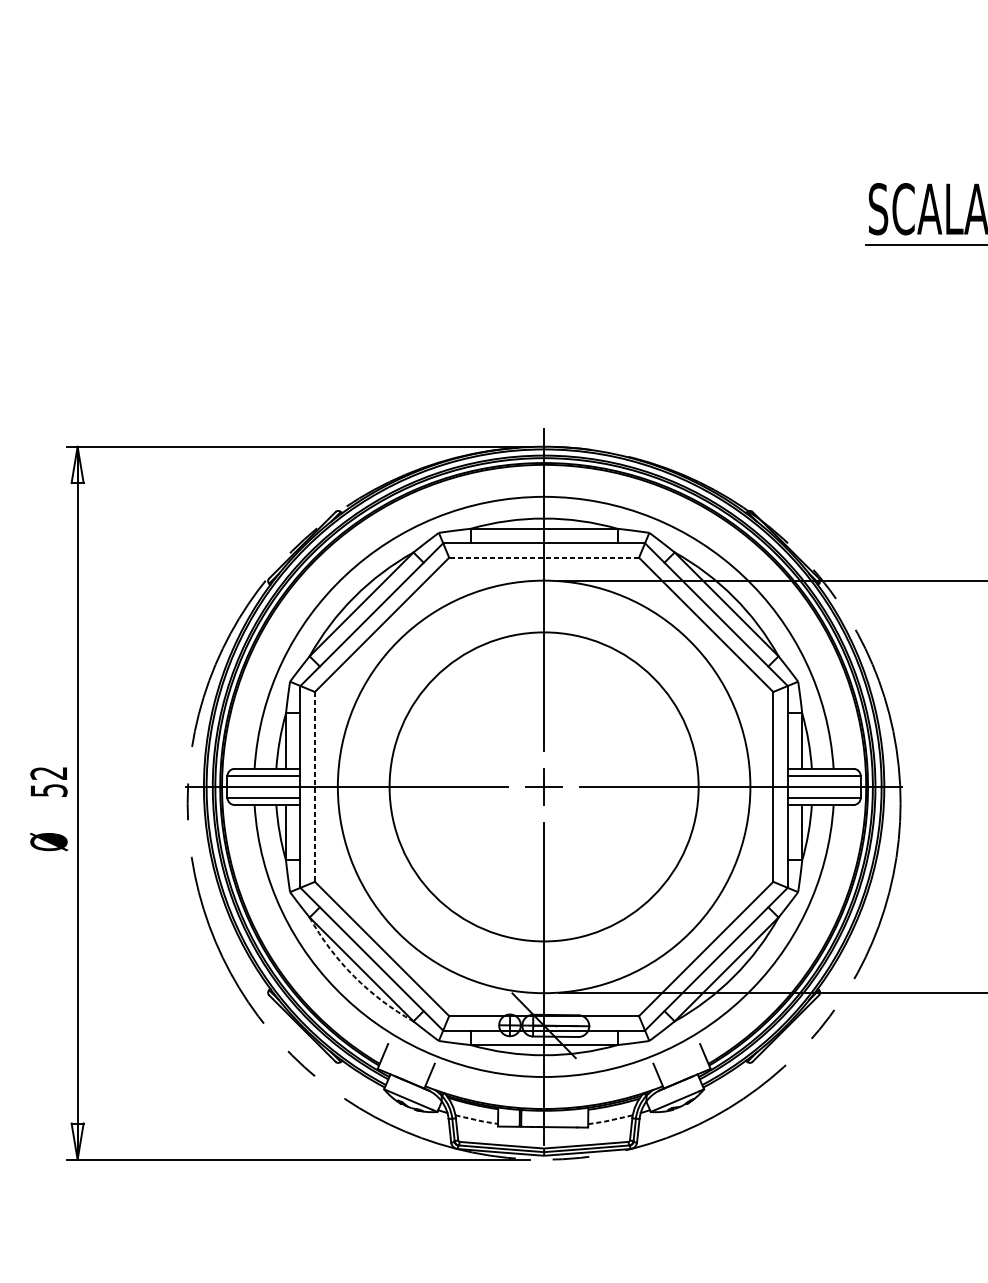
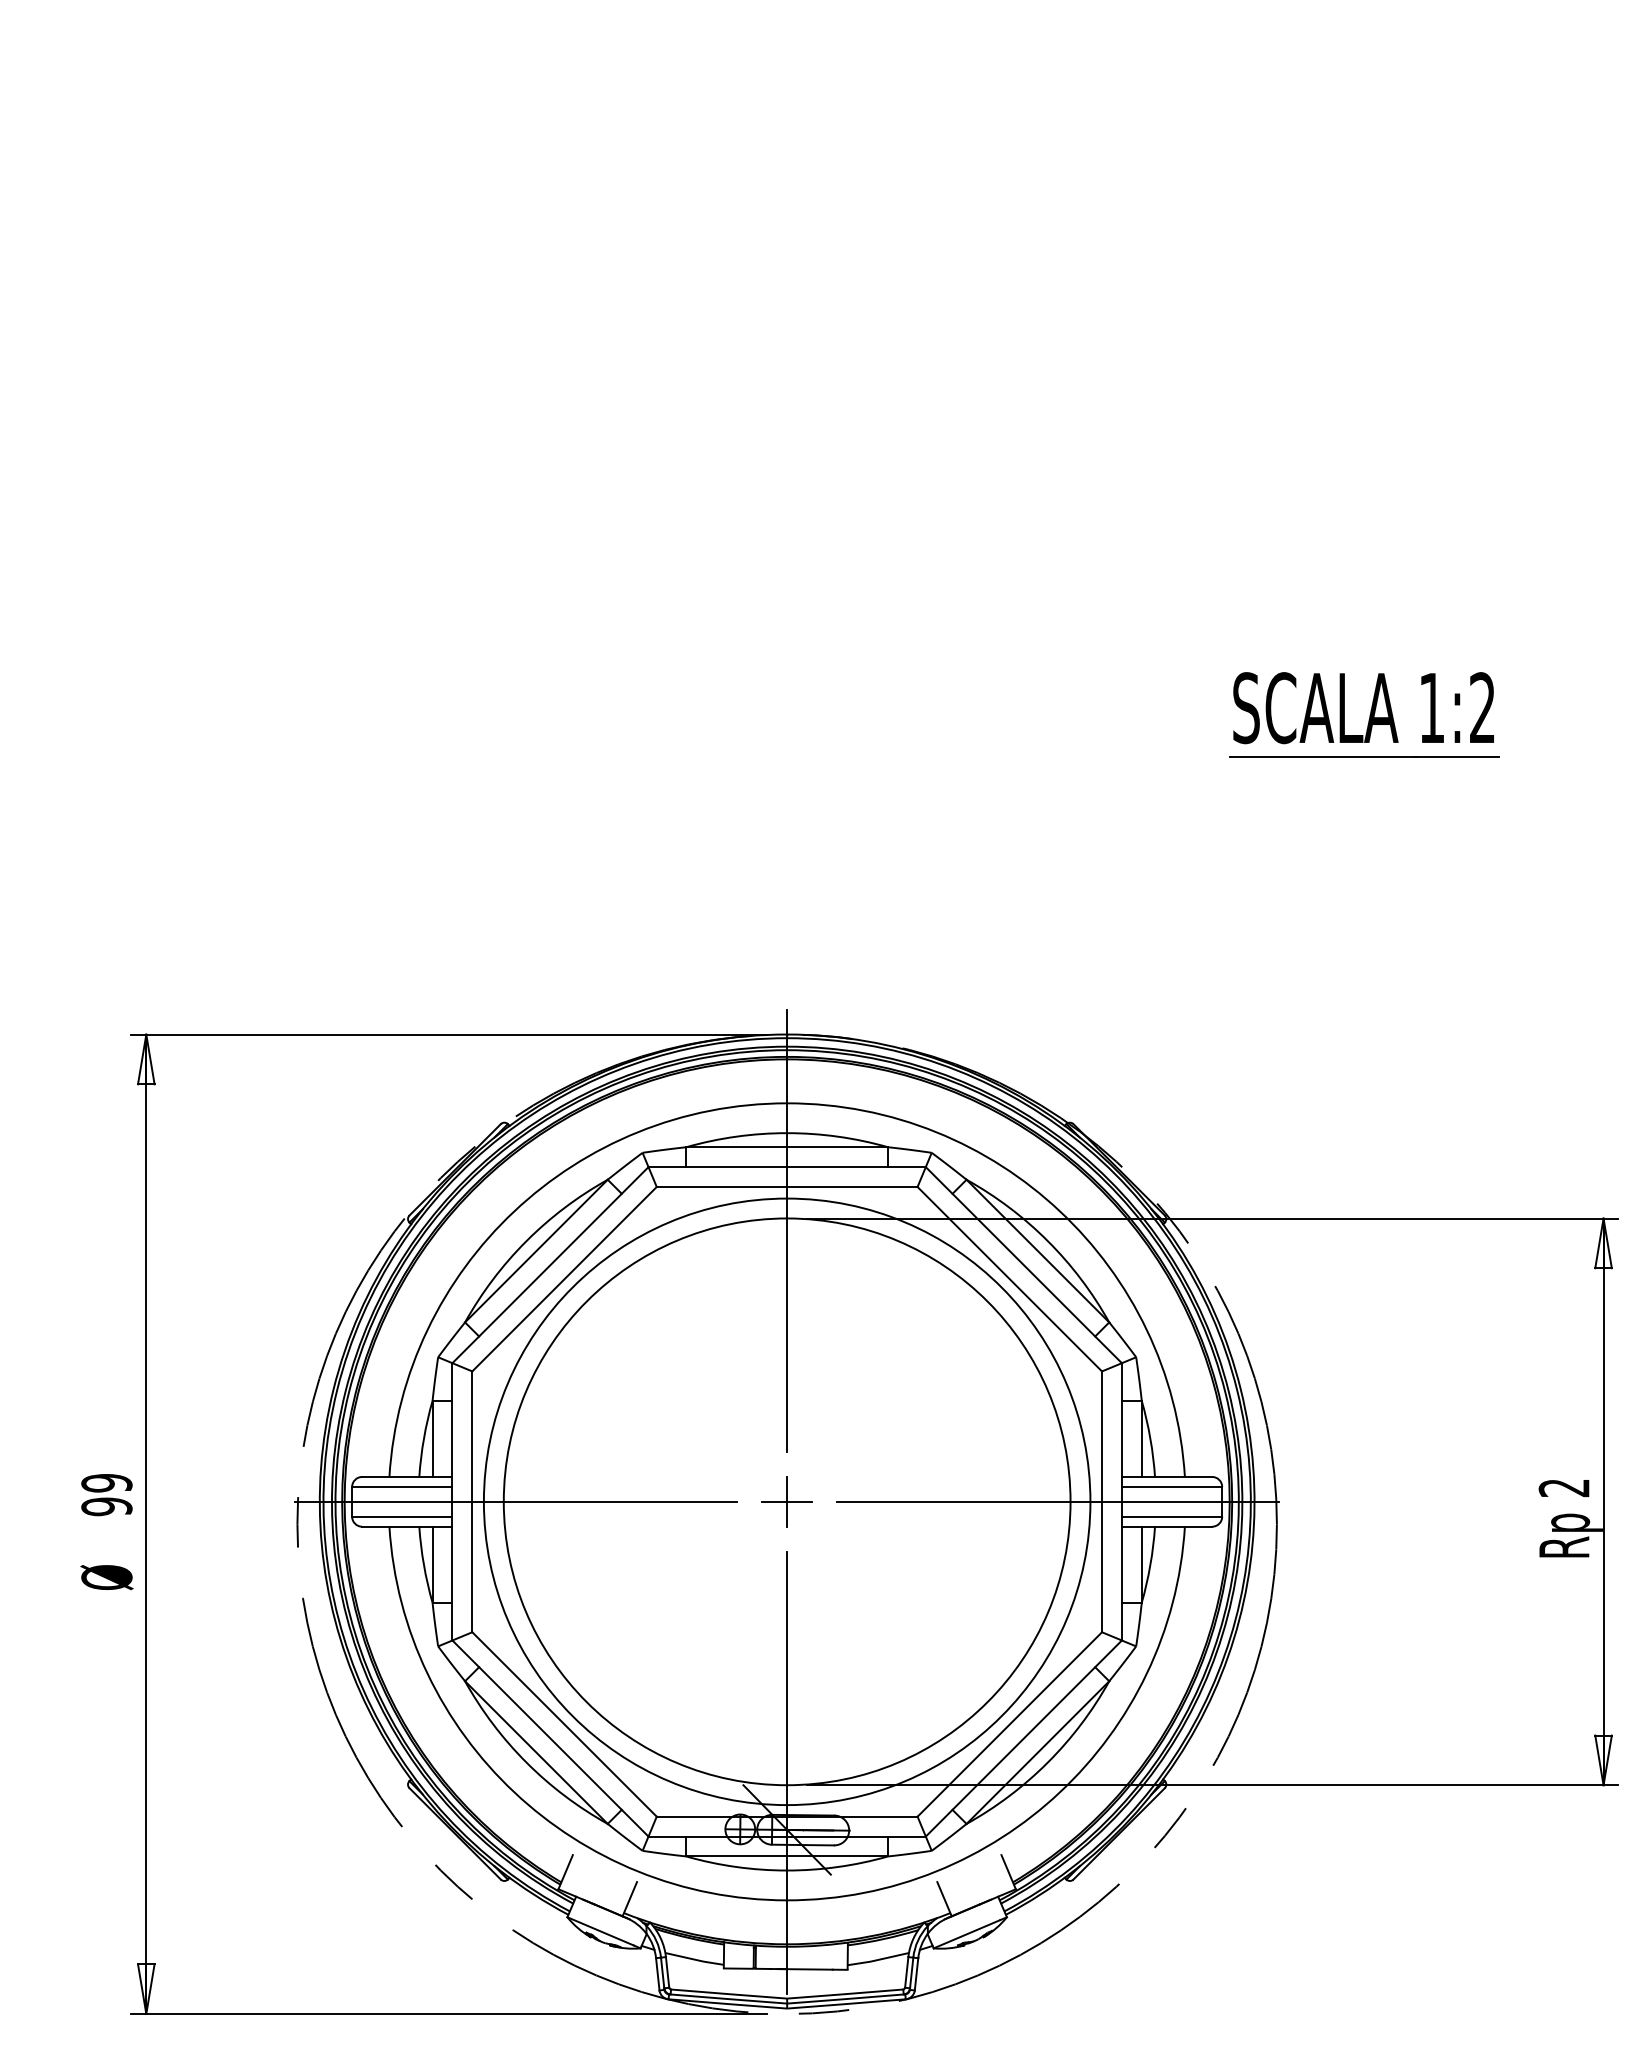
line: (543, 558) -> (786, 1187), dashed -> solid
text: (48, 782) -> (106, 1495), 52 -> 99
circle: (543, 786) -> (786, 1501), size x1.43
line: (315, 787) -> (472, 1502), dashed -> solid
arc: (354, 976) -> (526, 1762), dashed -> solid
line: (477, 1120) -> (695, 1959), dashed -> solid
line: (610, 1120) -> (878, 1959), dashed -> solid

